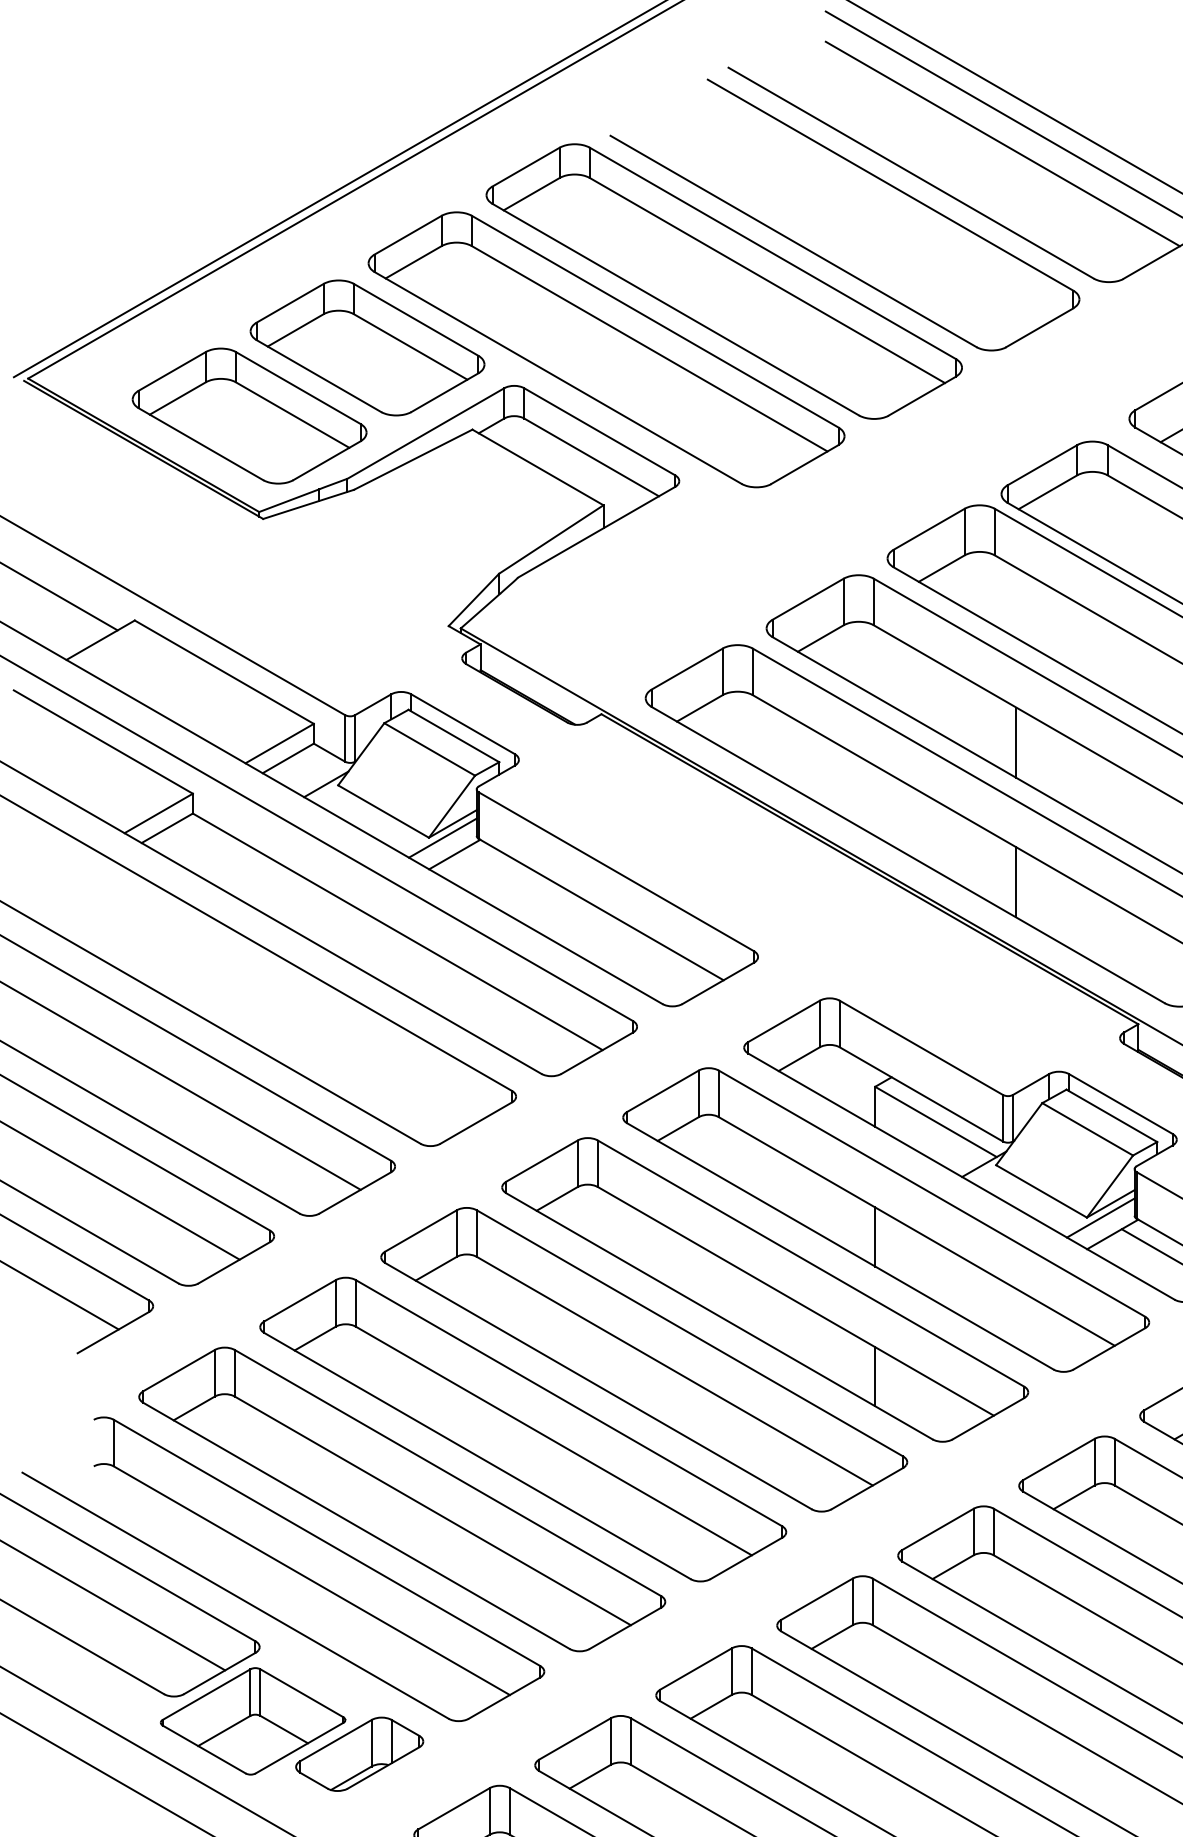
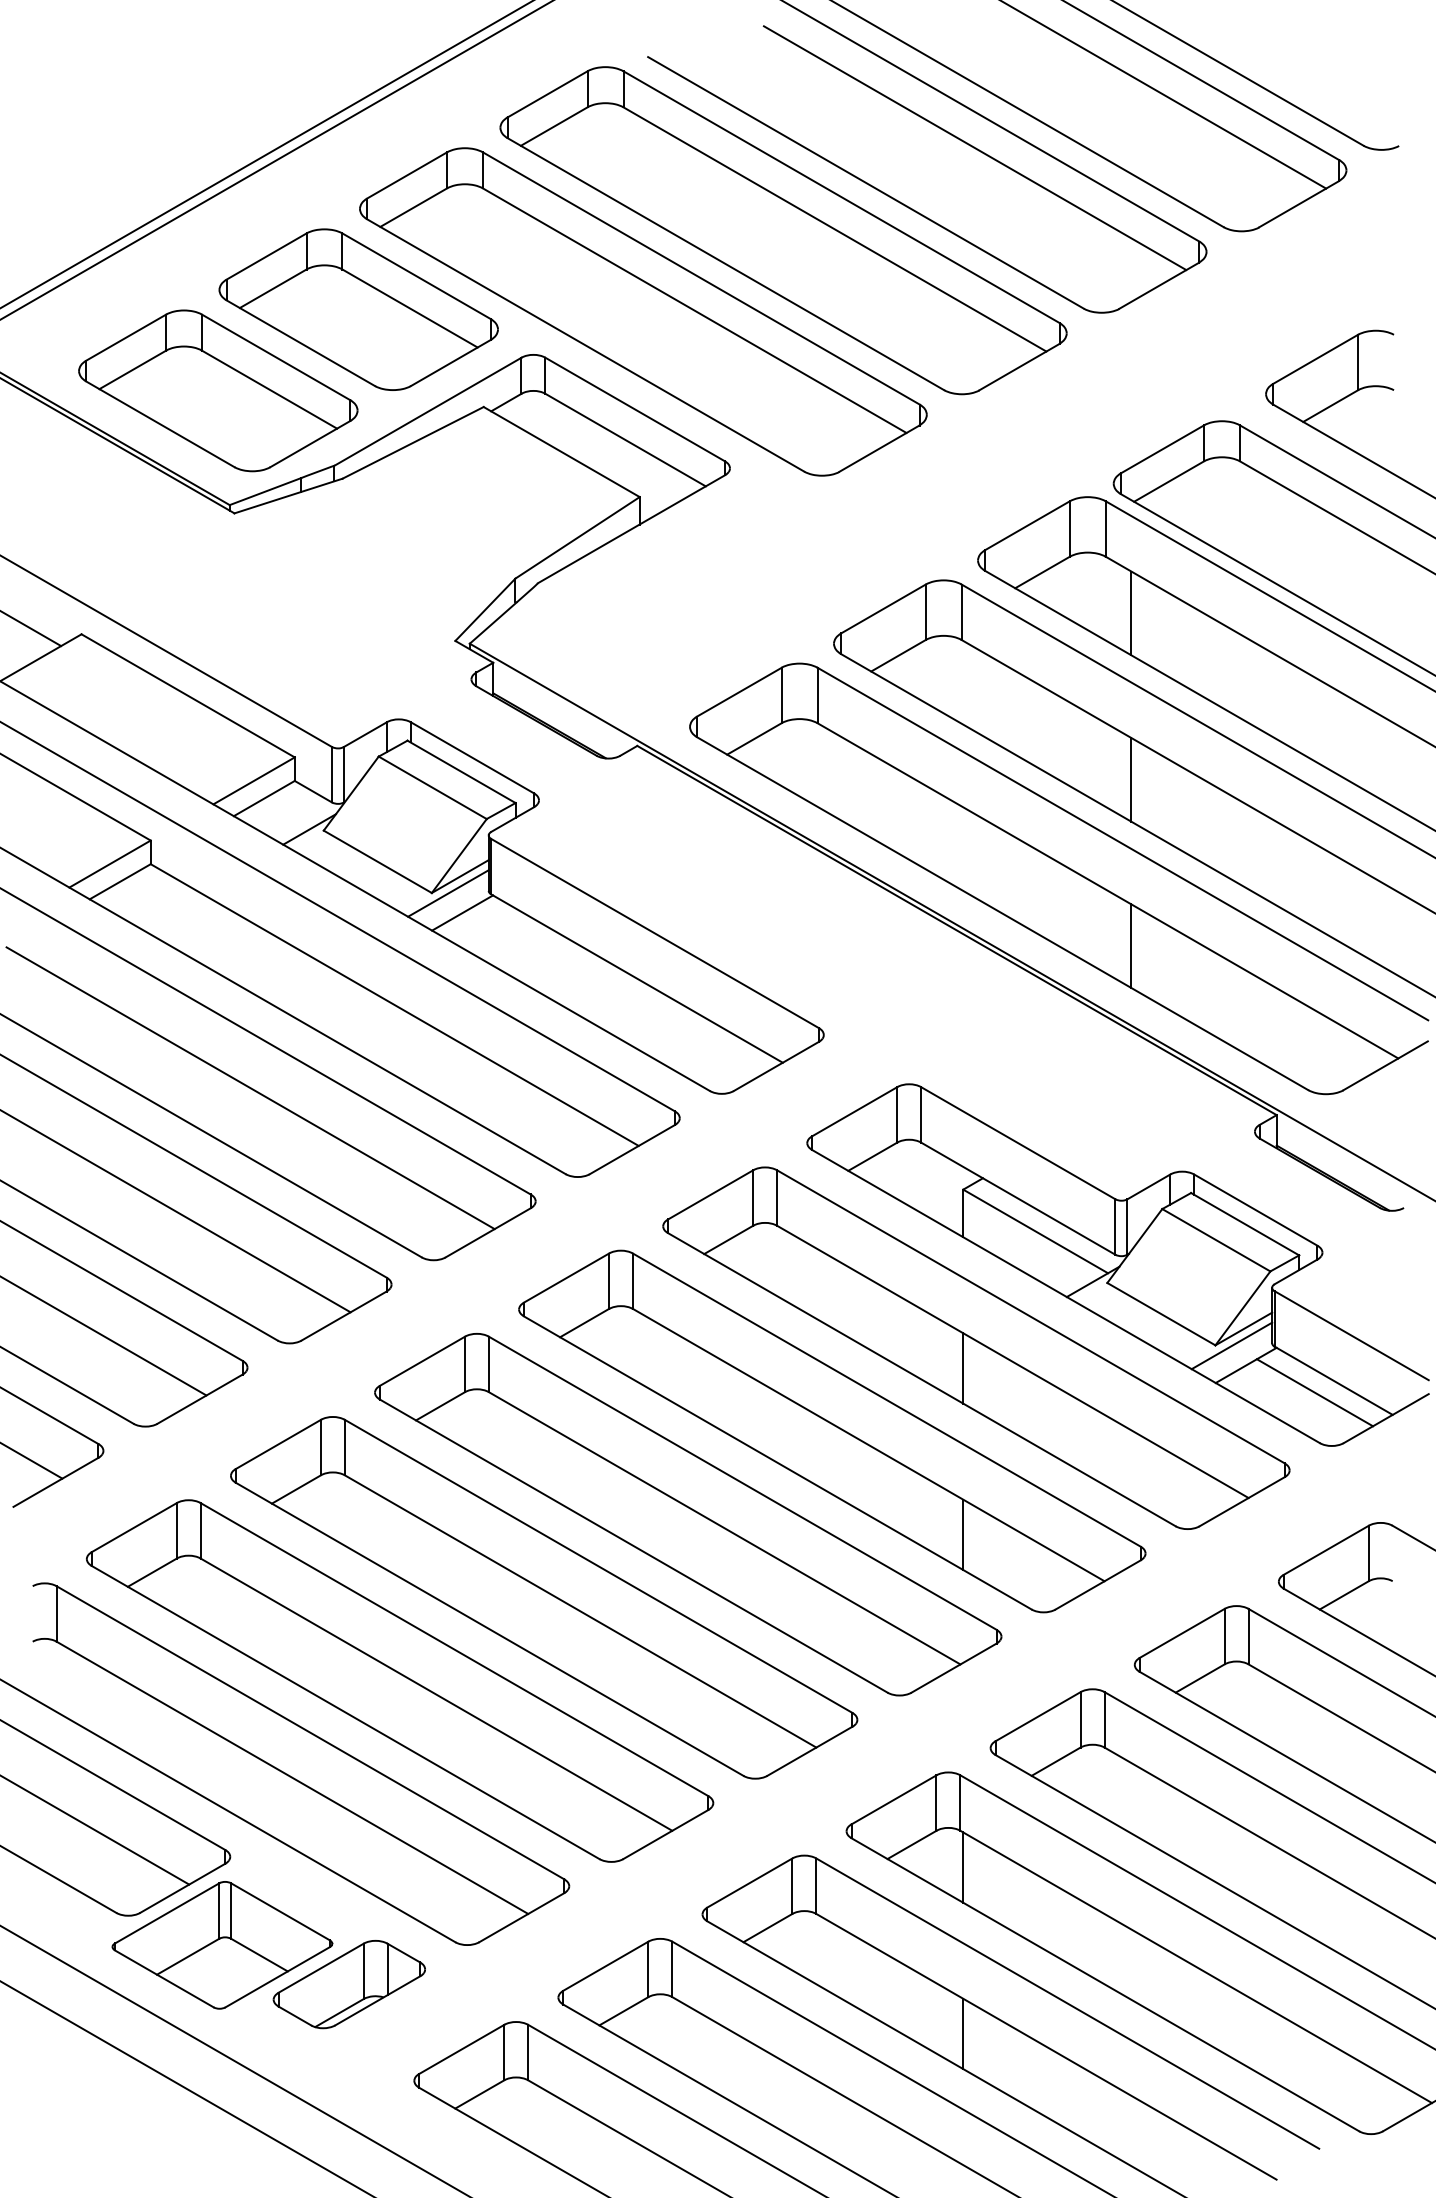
line: (884, 212) -> (974, 148), added
line: (1016, 603) -> (1131, 613), added
line: (276, 1001) -> (250, 1088), added
line: (875, 1656) -> (963, 1867), added
line: (875, 1795) -> (963, 2033), added

